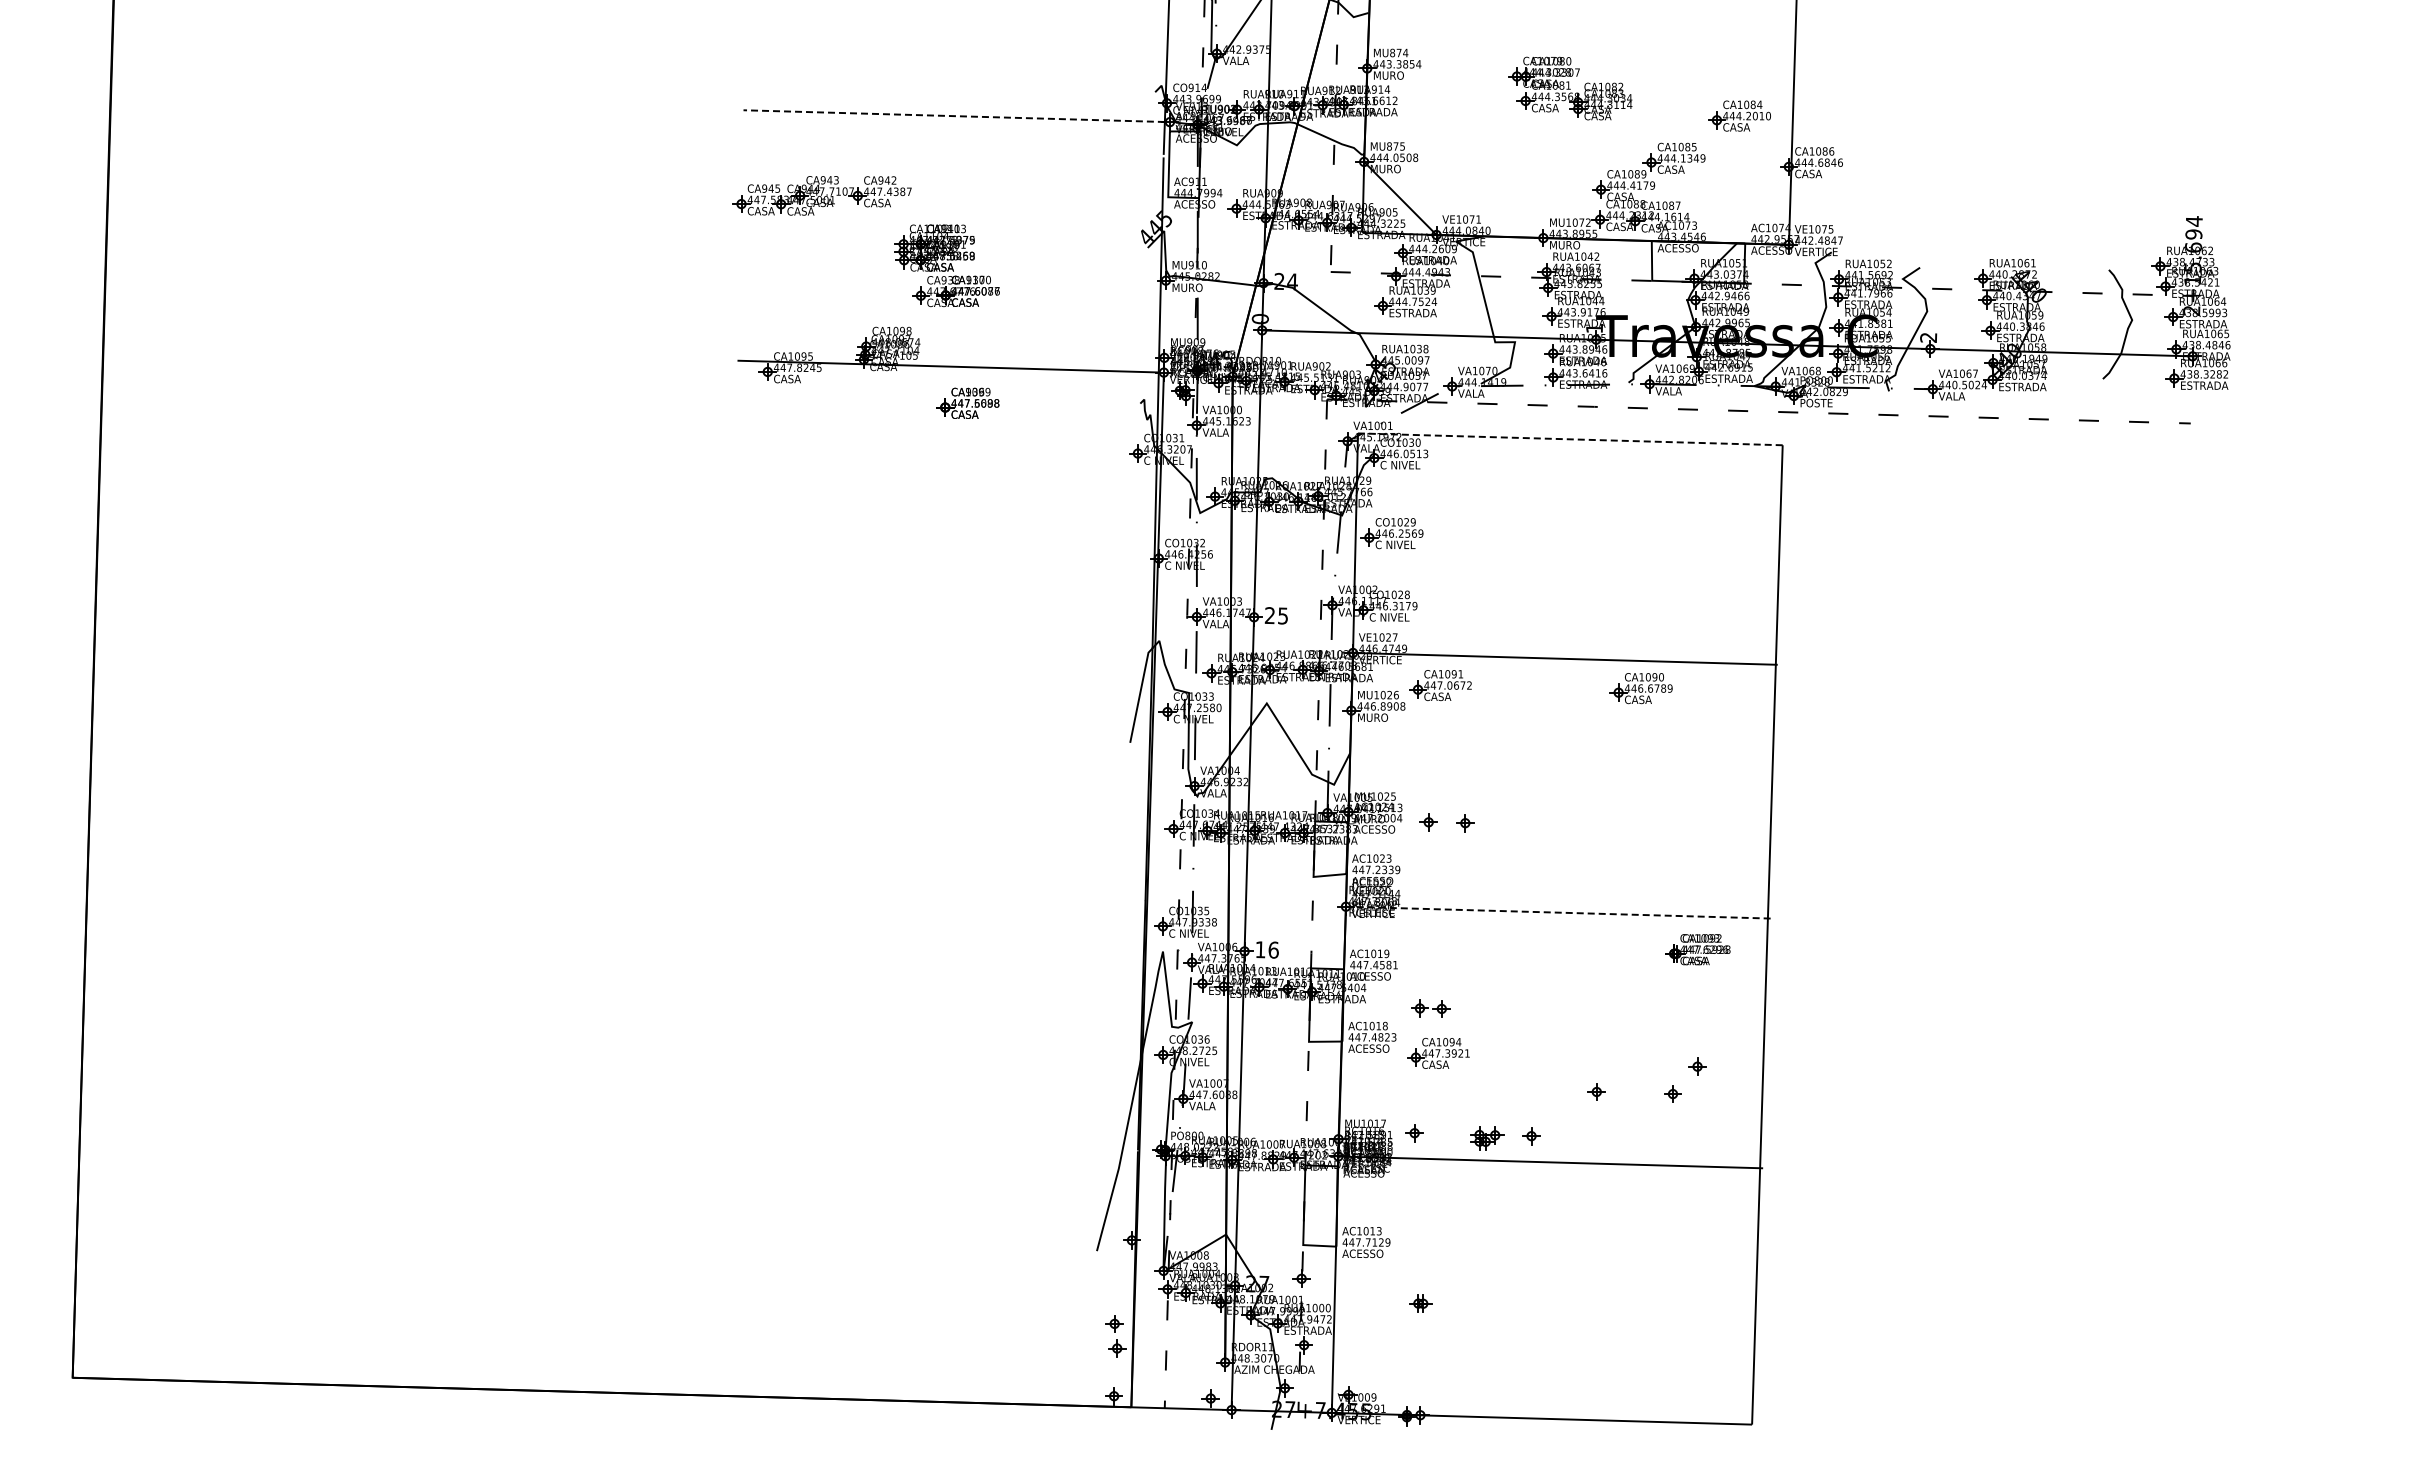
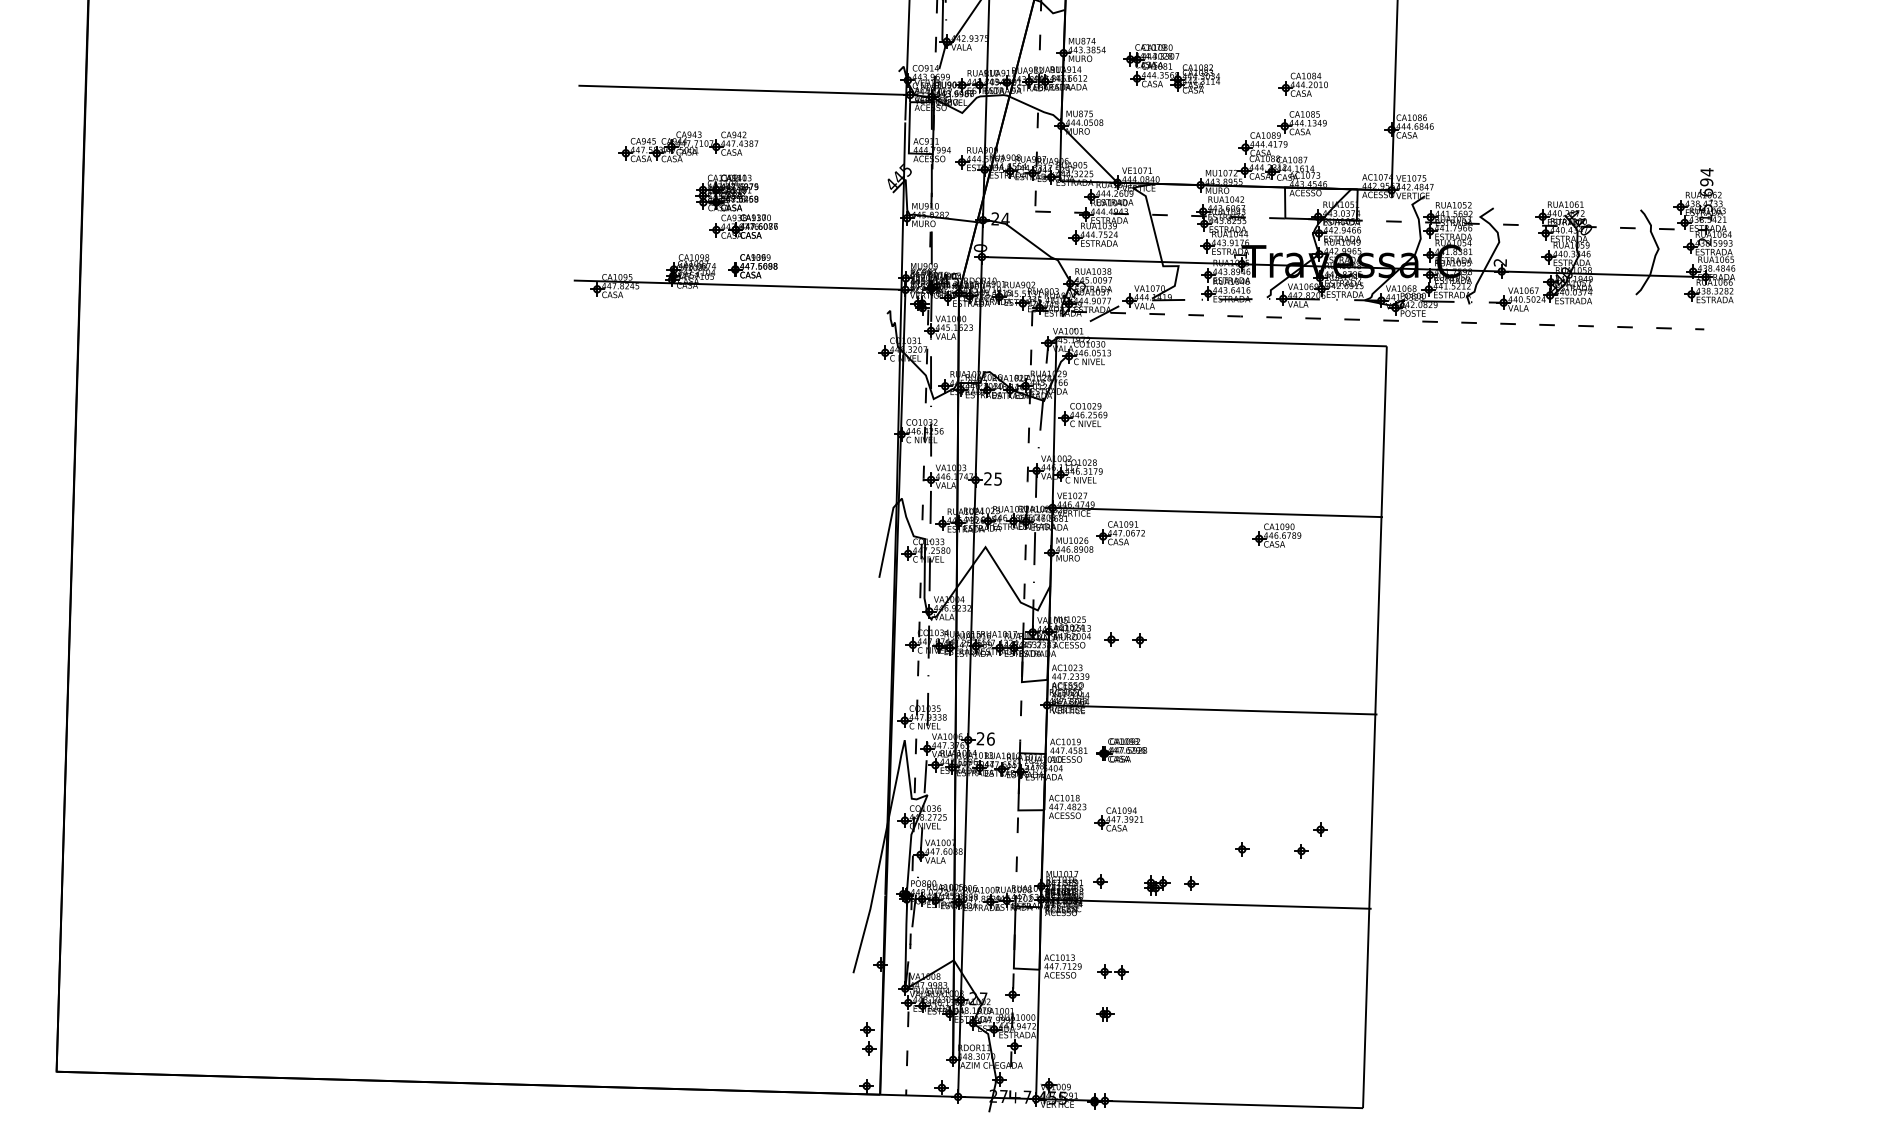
part: (1570, 88) -> (1171, 68), moved
part: (1739, 115) -> (1303, 84), moved
line: (954, 116) -> (742, 90), dashed -> solid
part: (821, 195) -> (688, 146), moved
part: (967, 402) -> (752, 265), moved
line: (1569, 439) -> (1220, 341), dashed -> solid
line: (1557, 912) -> (1211, 709), dashed -> solid
text: (1260, 949) -> (980, 738), 16 -> 26
part: (1697, 949) -> (1121, 750), moved
part: (1430, 1008) -> (1112, 971), moved

